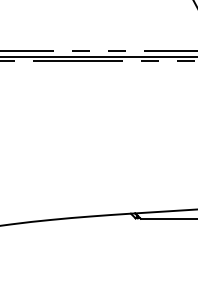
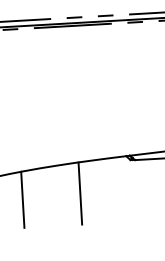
line: (75, 253) -> (80, 193), added
line: (9, 256) -> (22, 199), added

